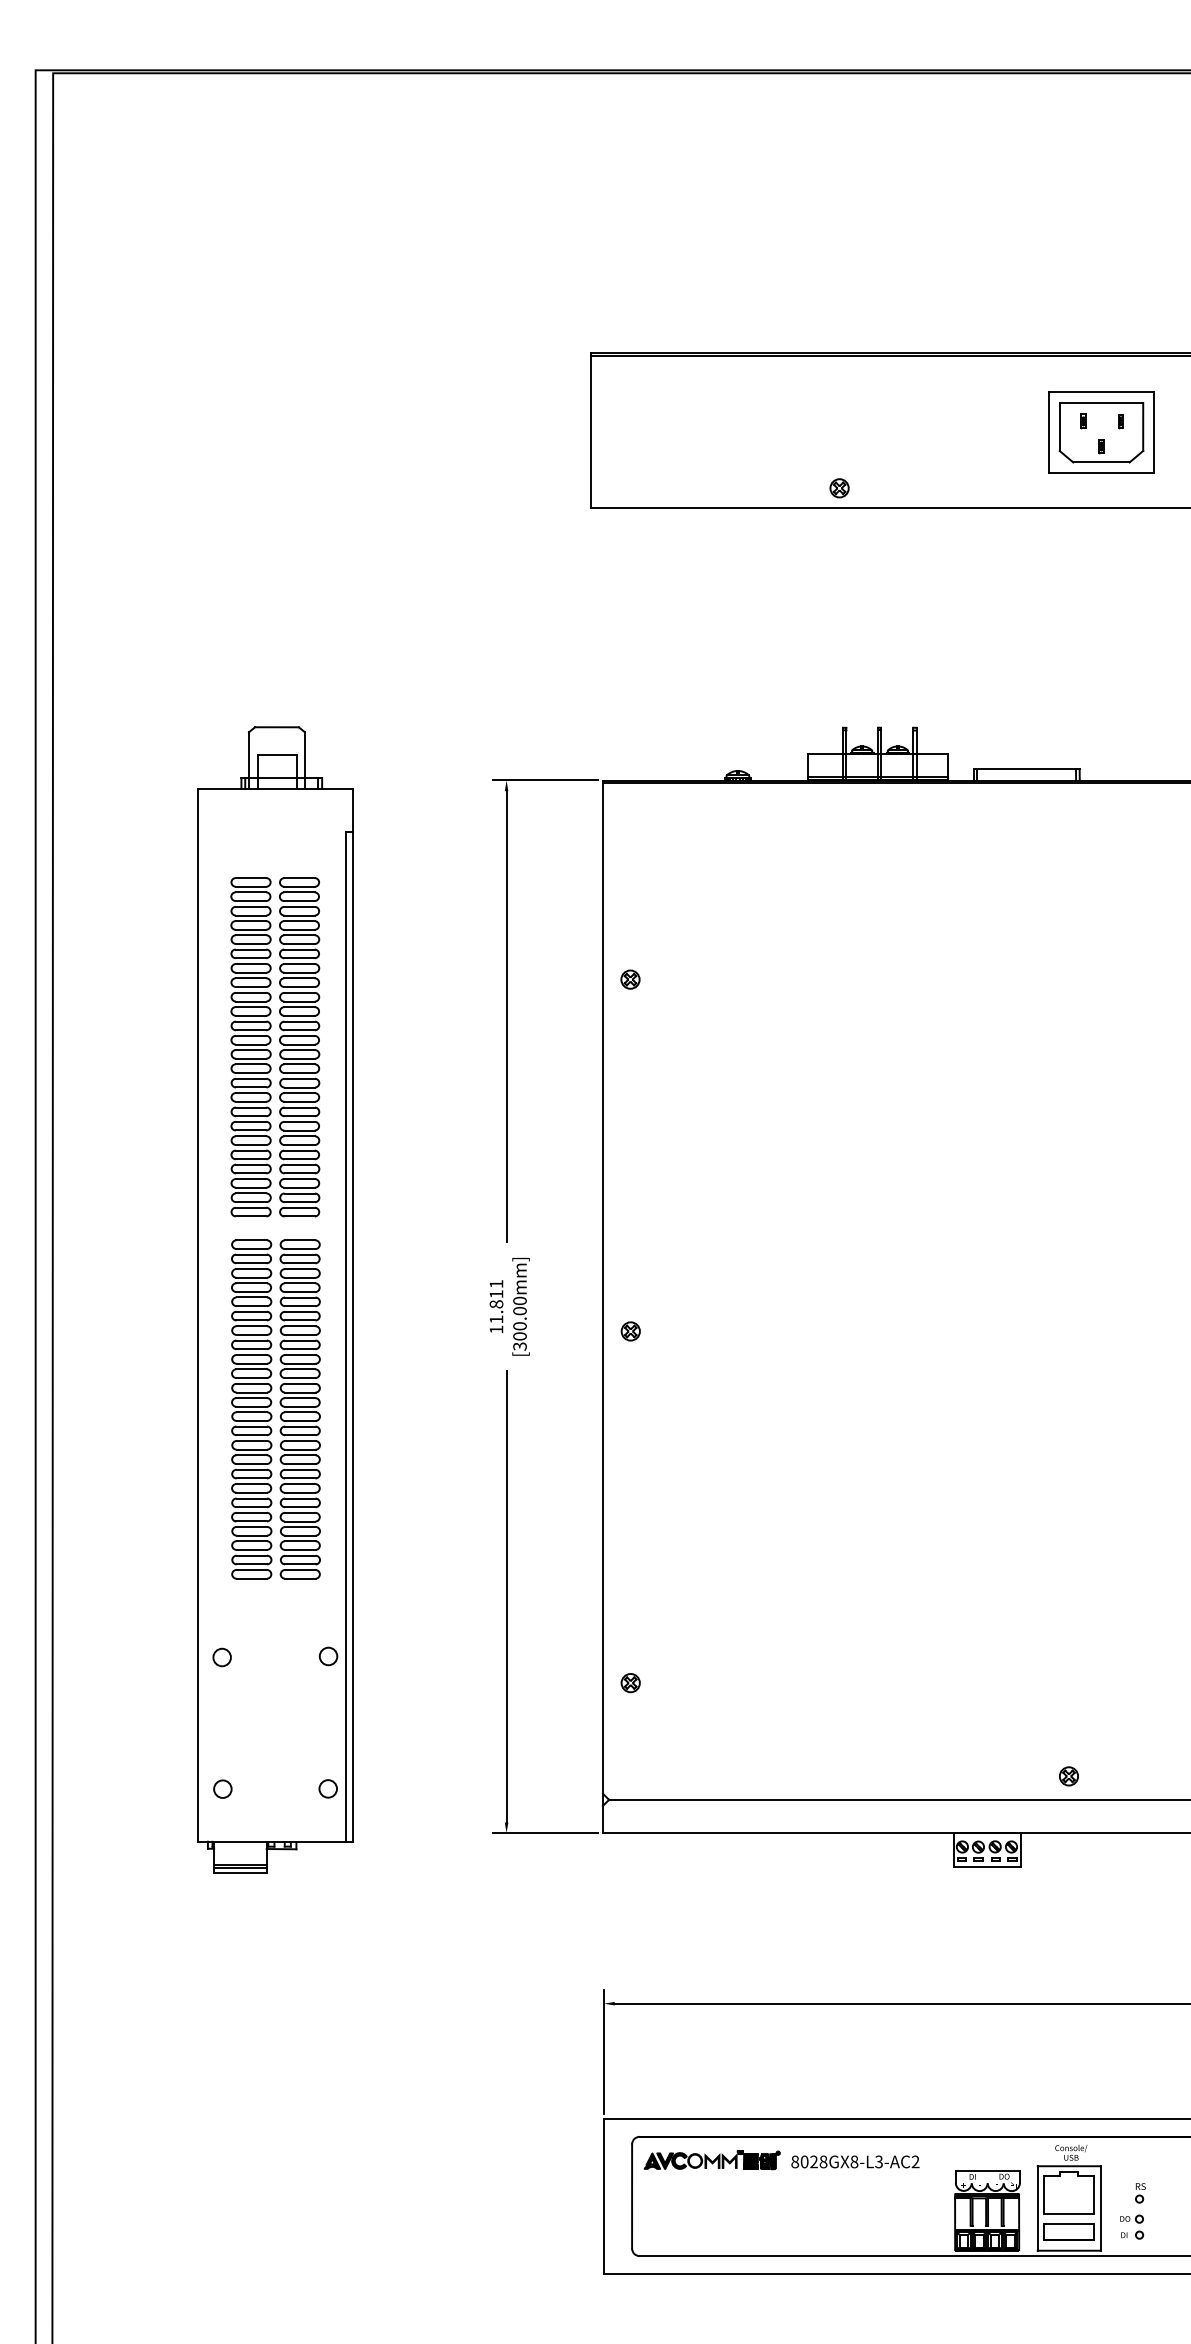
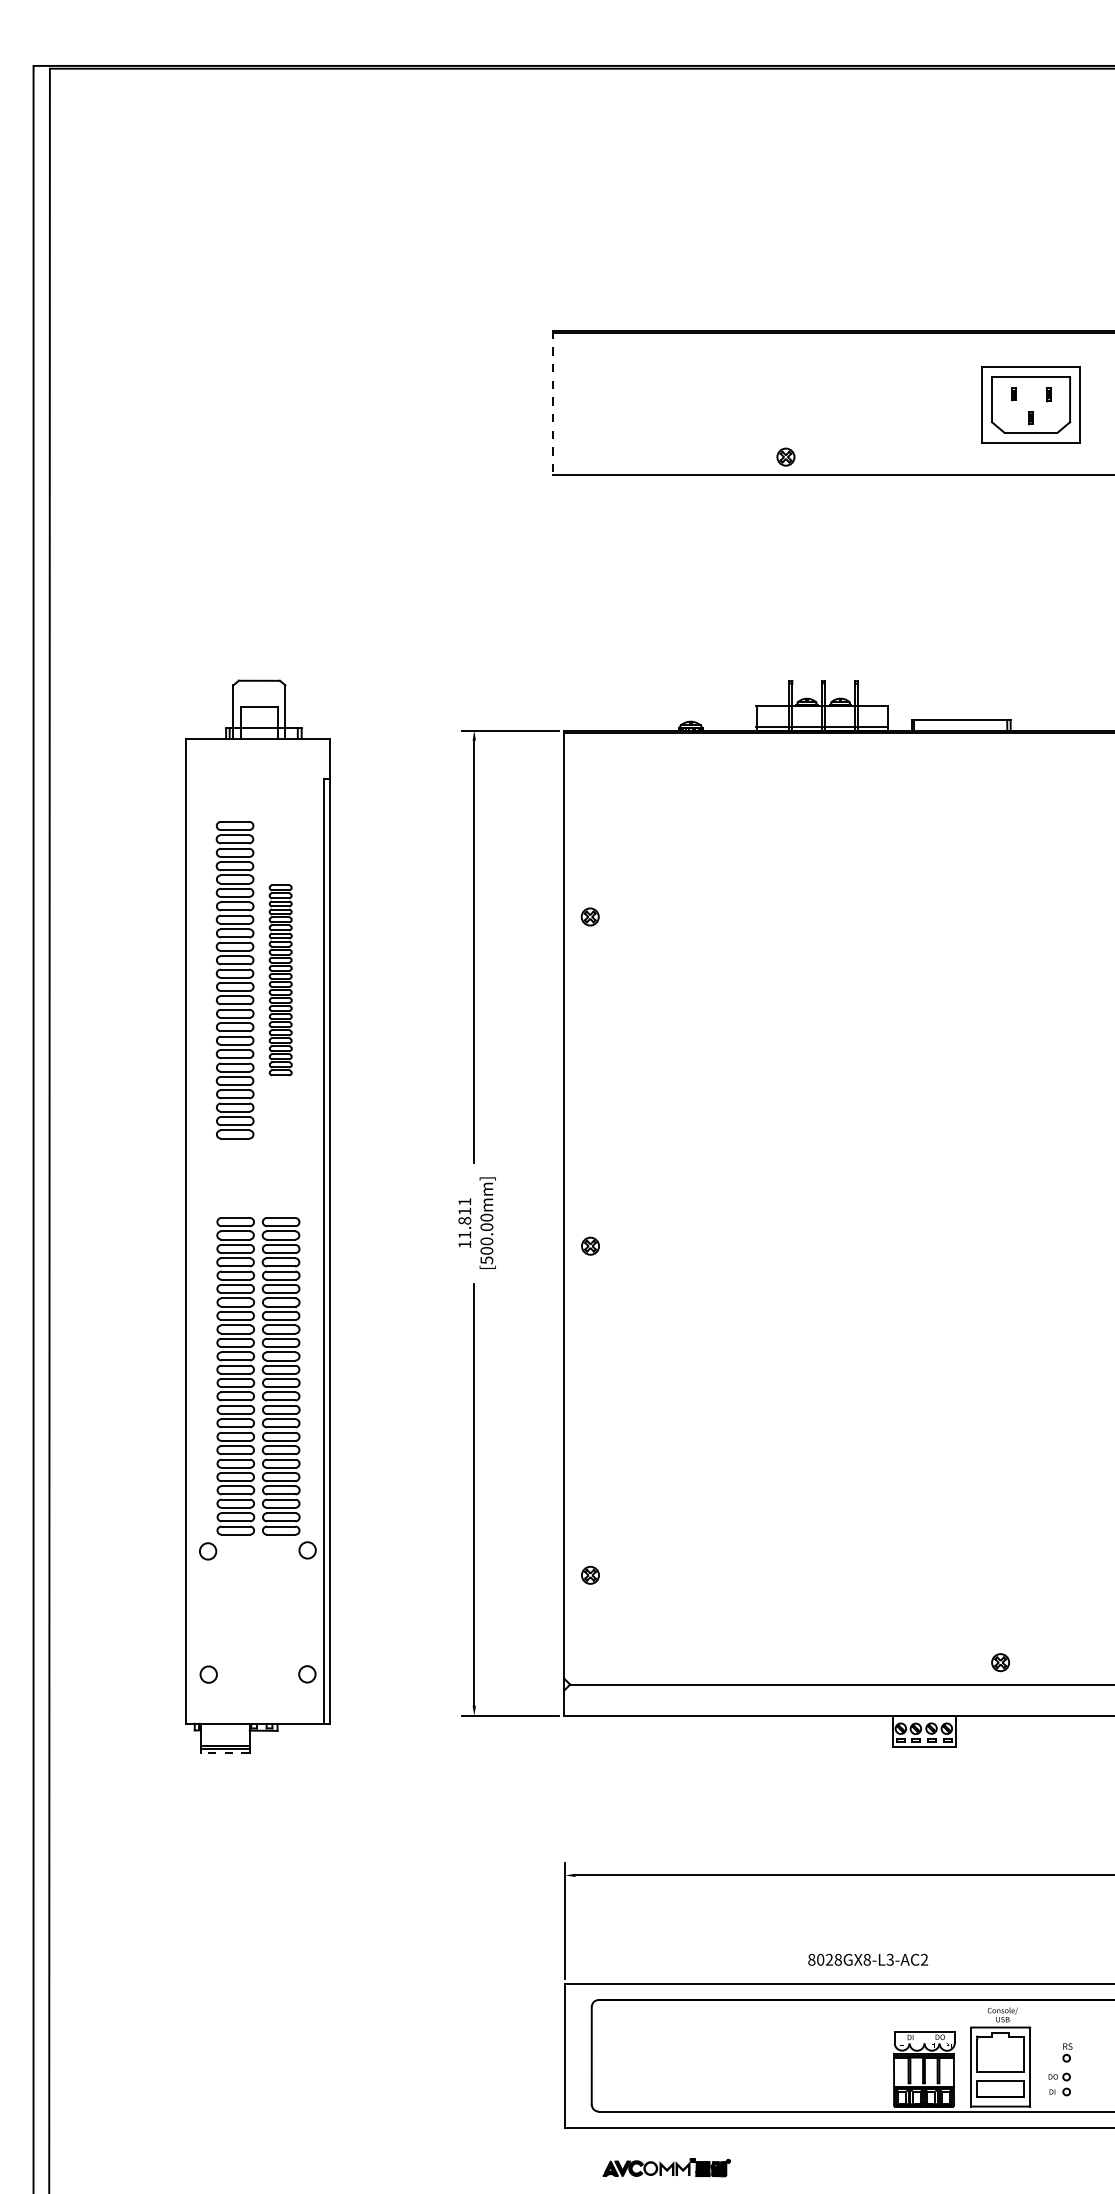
line: (590, 430) -> (552, 403), solid -> dashed
part: (299, 1047) -> (280, 980), size x0.6
text: (519, 1346) -> (486, 1260), [300.00mm] -> [500.00mm]
part: (275, 1409) -> (258, 1376), moved
line: (239, 1873) -> (224, 1753), solid -> dashed
part: (711, 2160) -> (666, 2168), moved
text: (855, 2161) -> (868, 1959), moved

